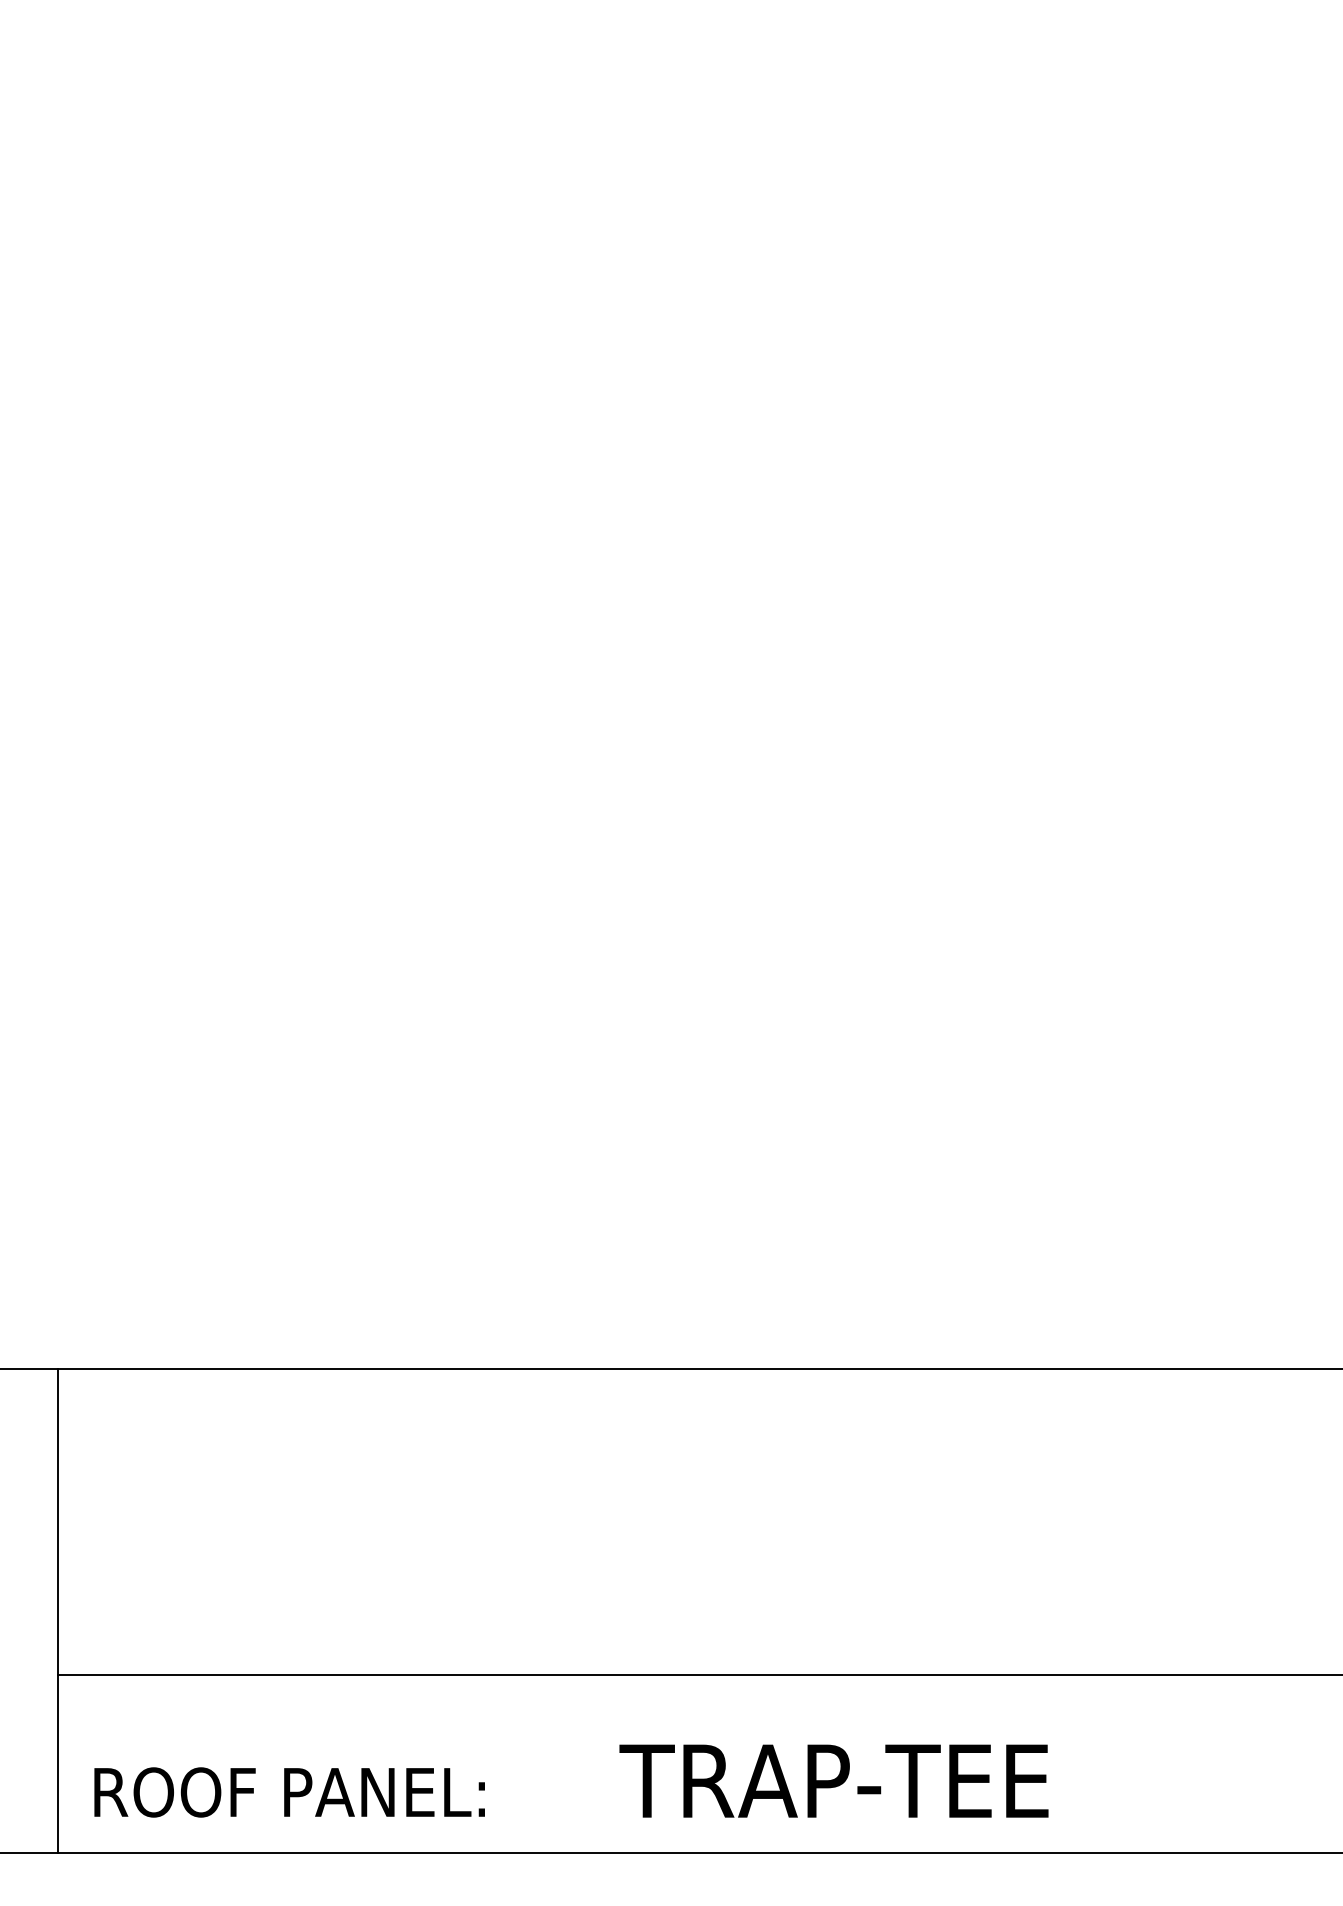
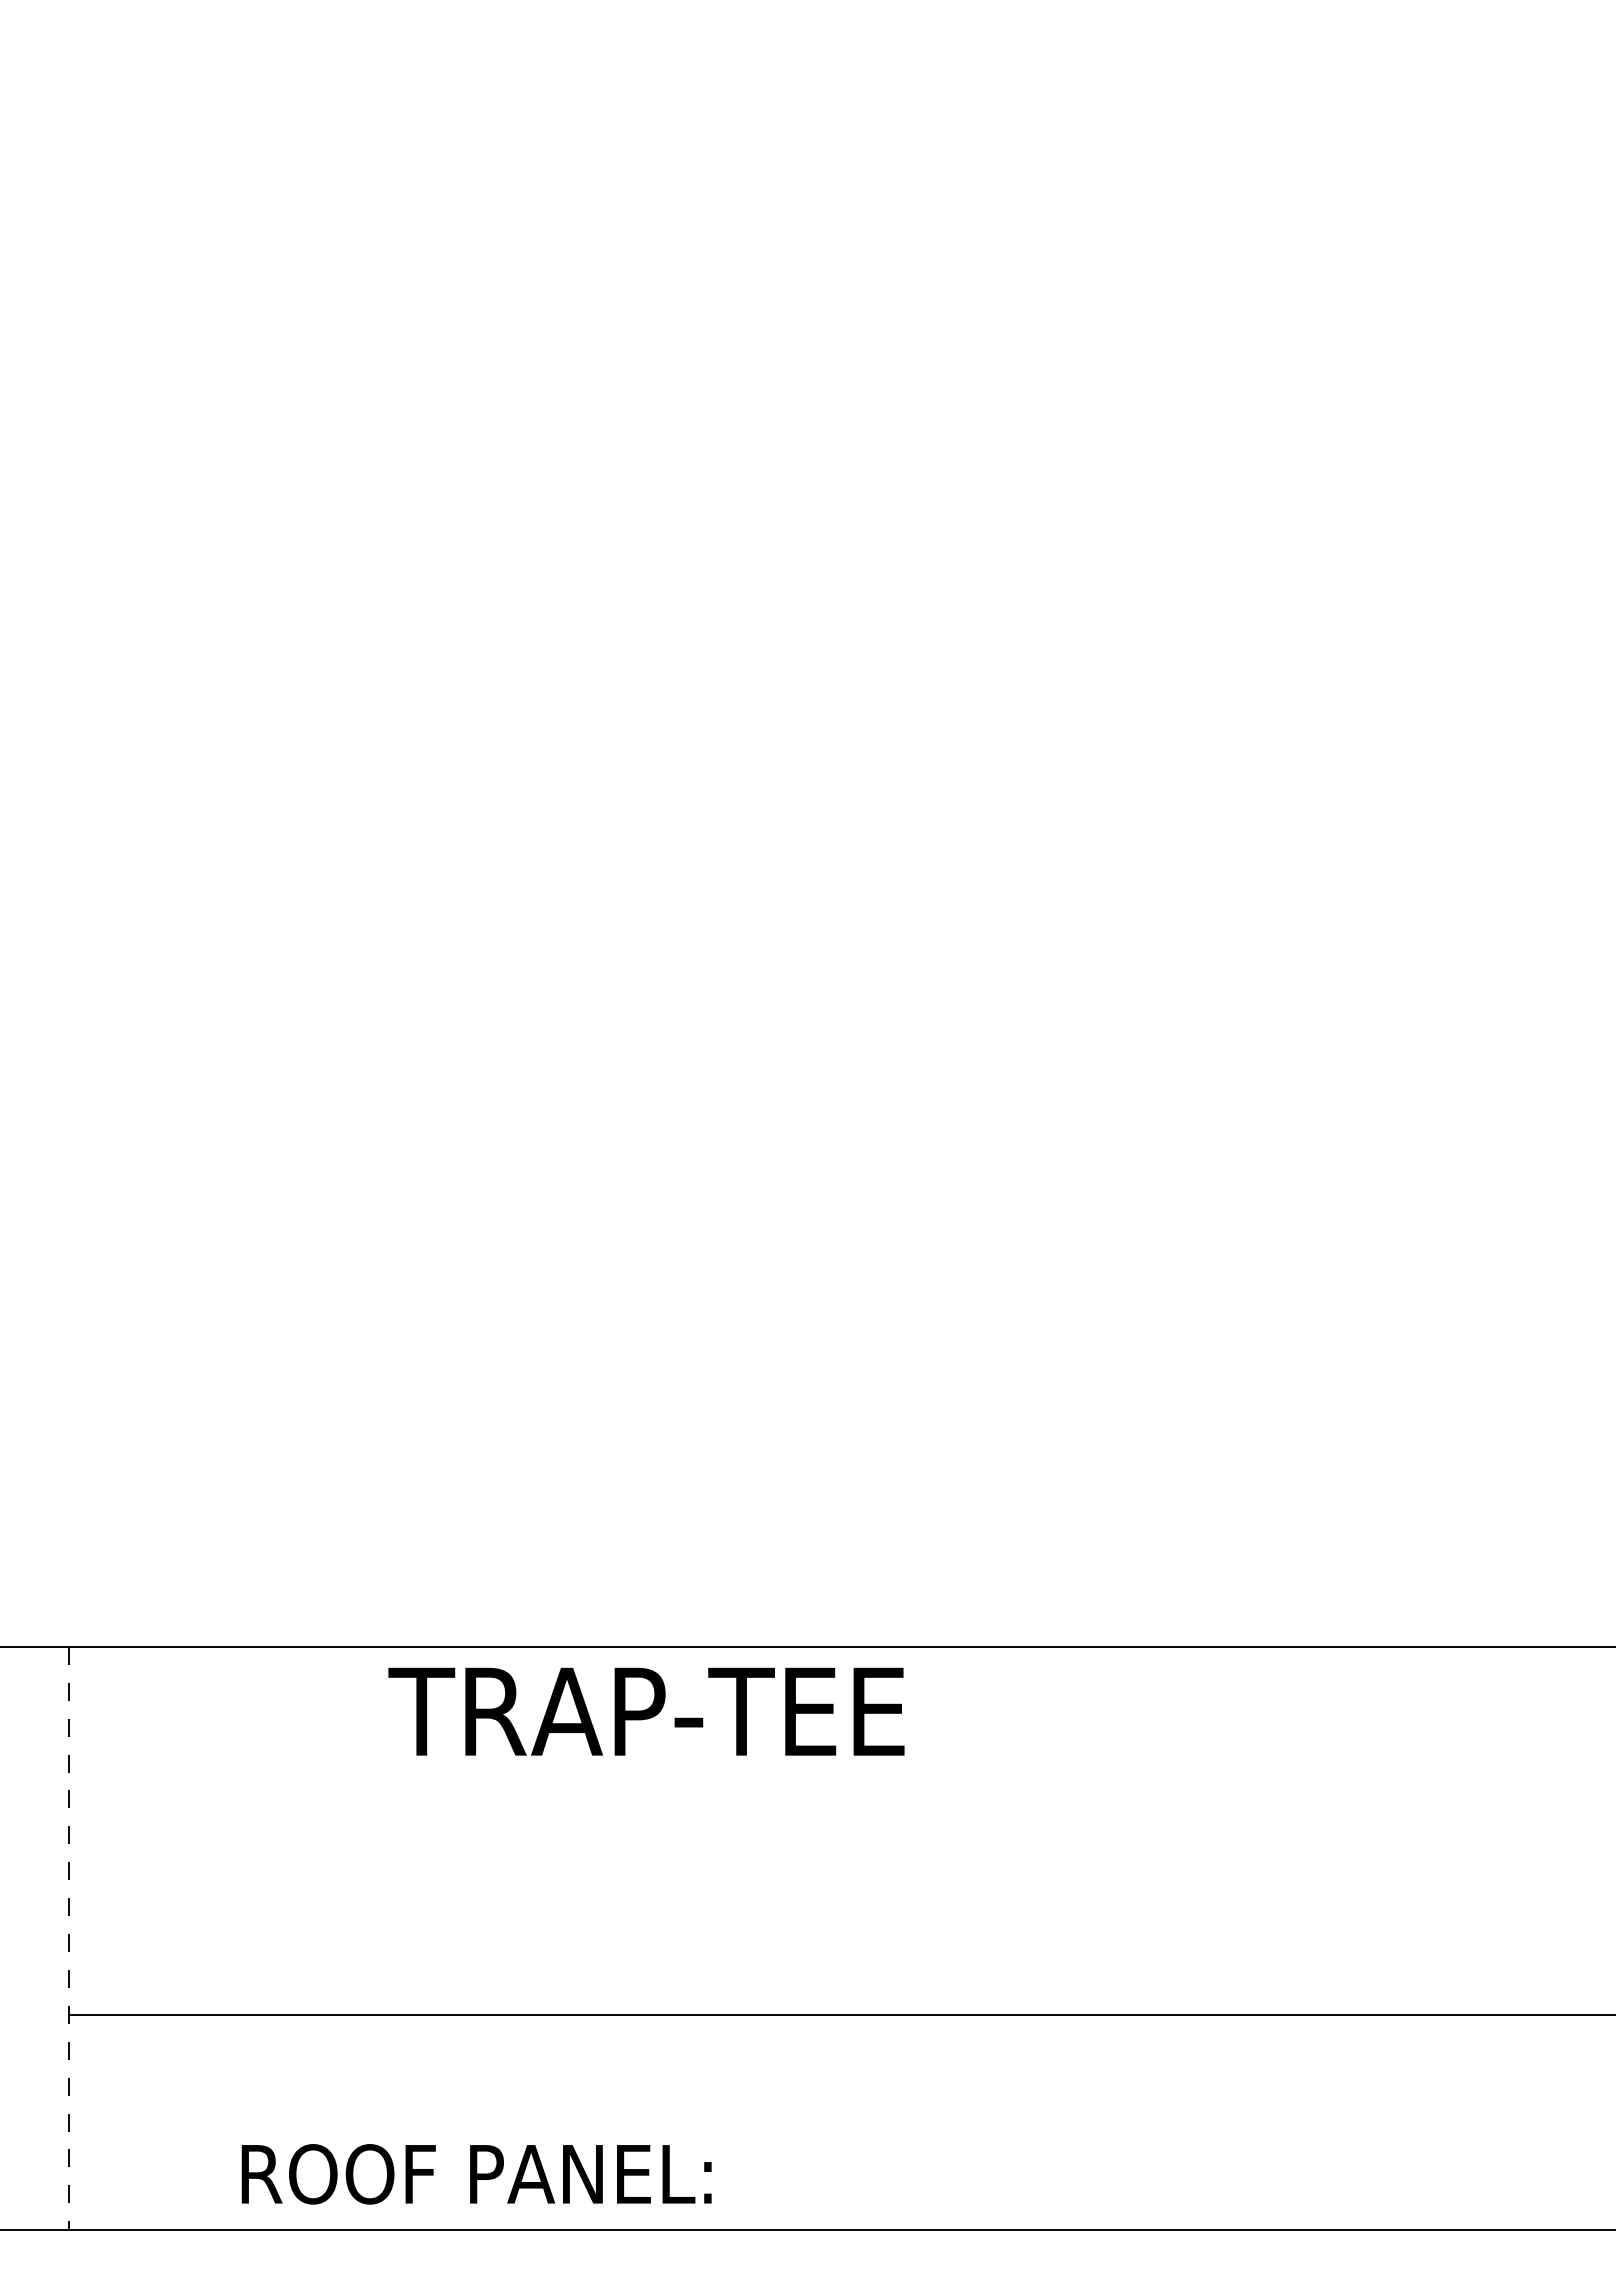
line: (57, 1611) -> (69, 1938), solid -> dashed
text: (834, 1780) -> (646, 1711), moved
text: (289, 1792) -> (476, 2174), moved

